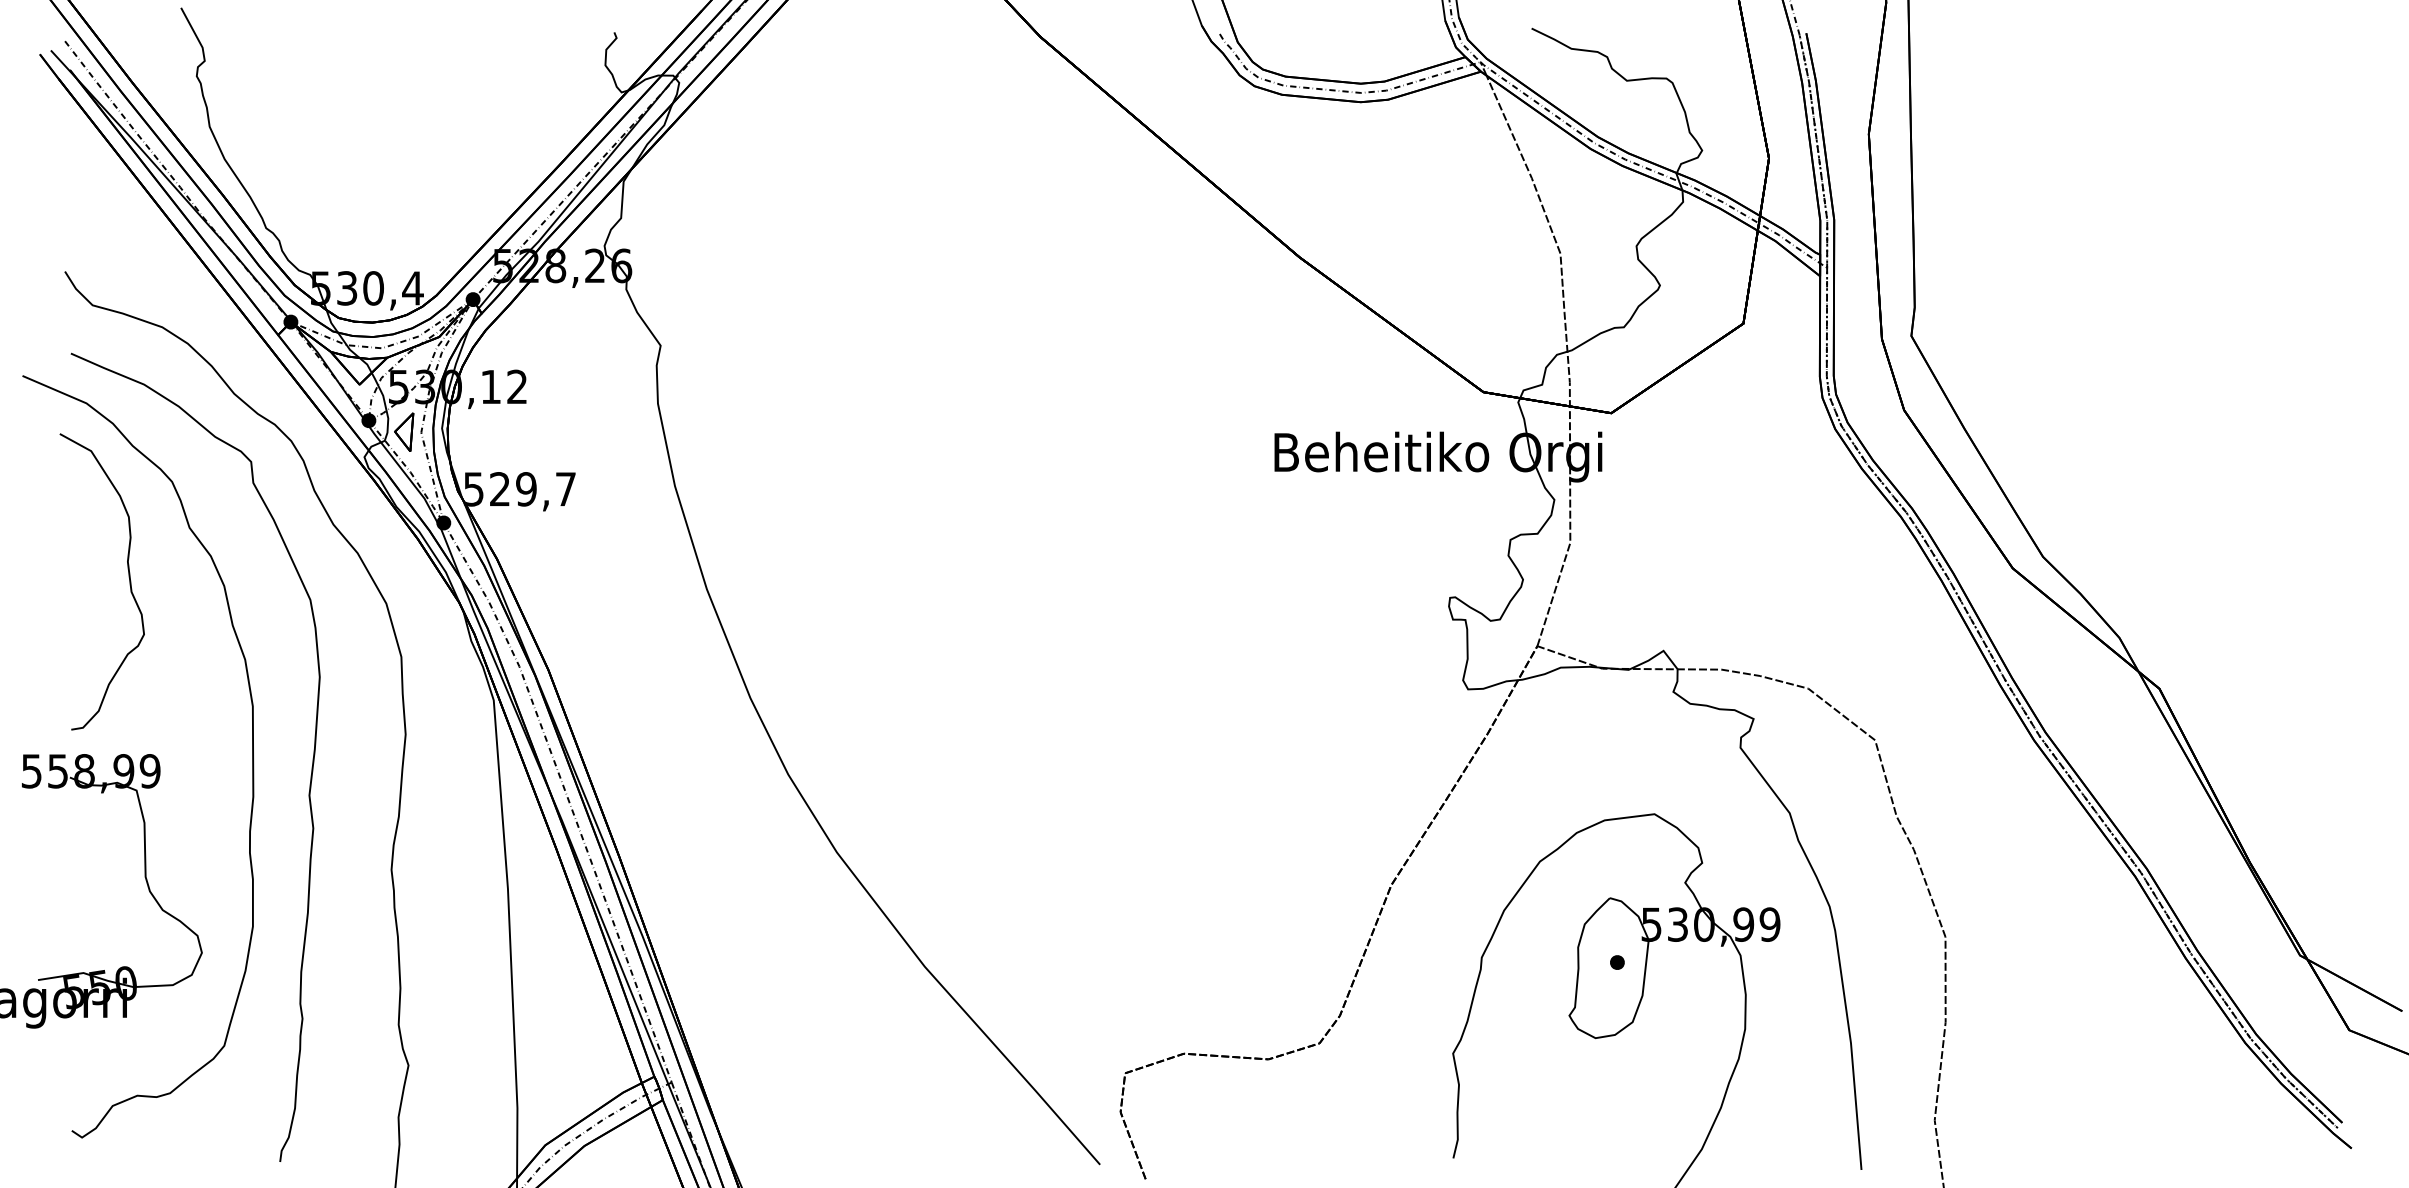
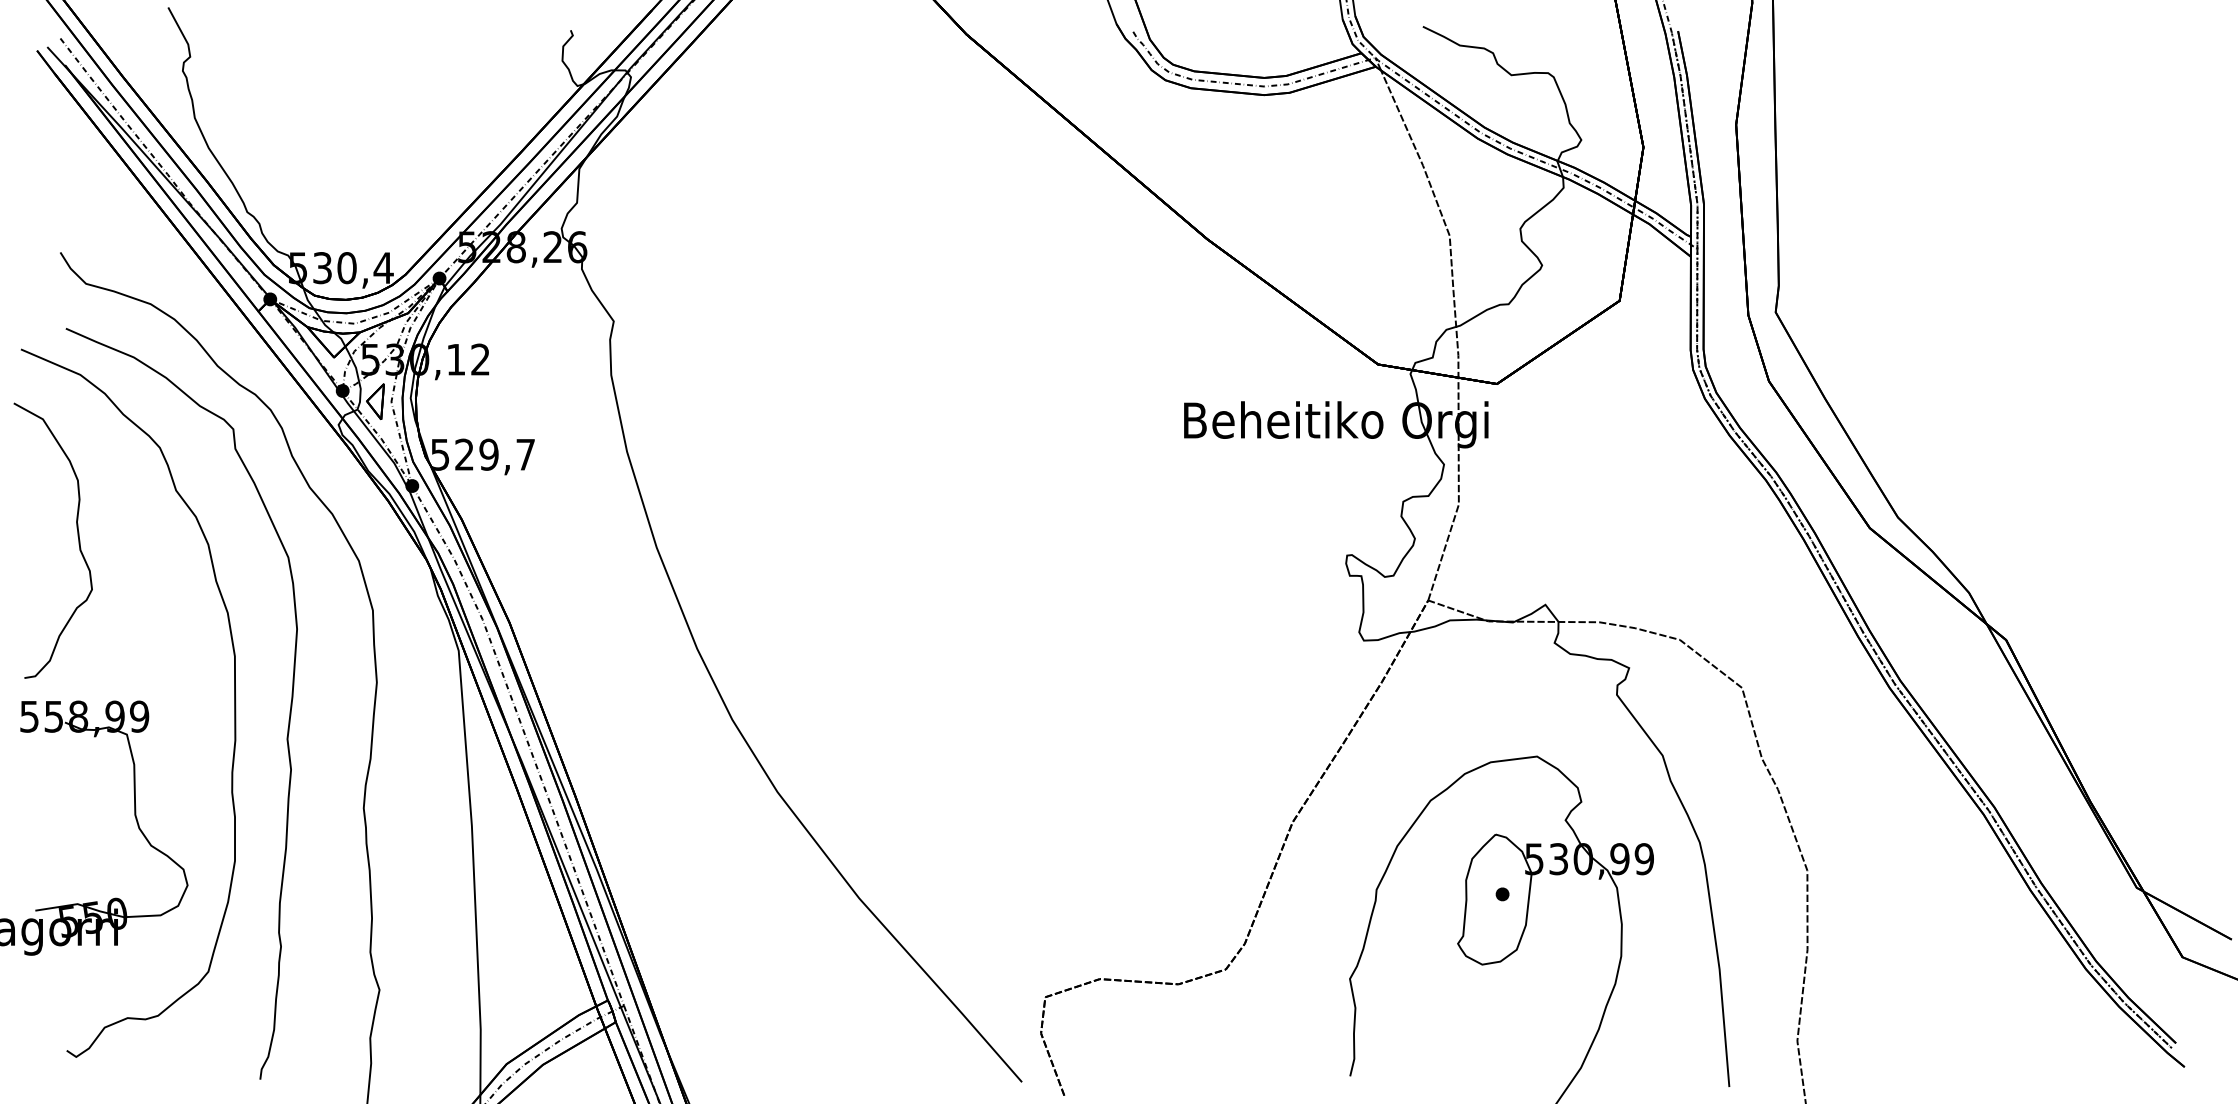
curve: (128, 577) -> (77, 536), moved

